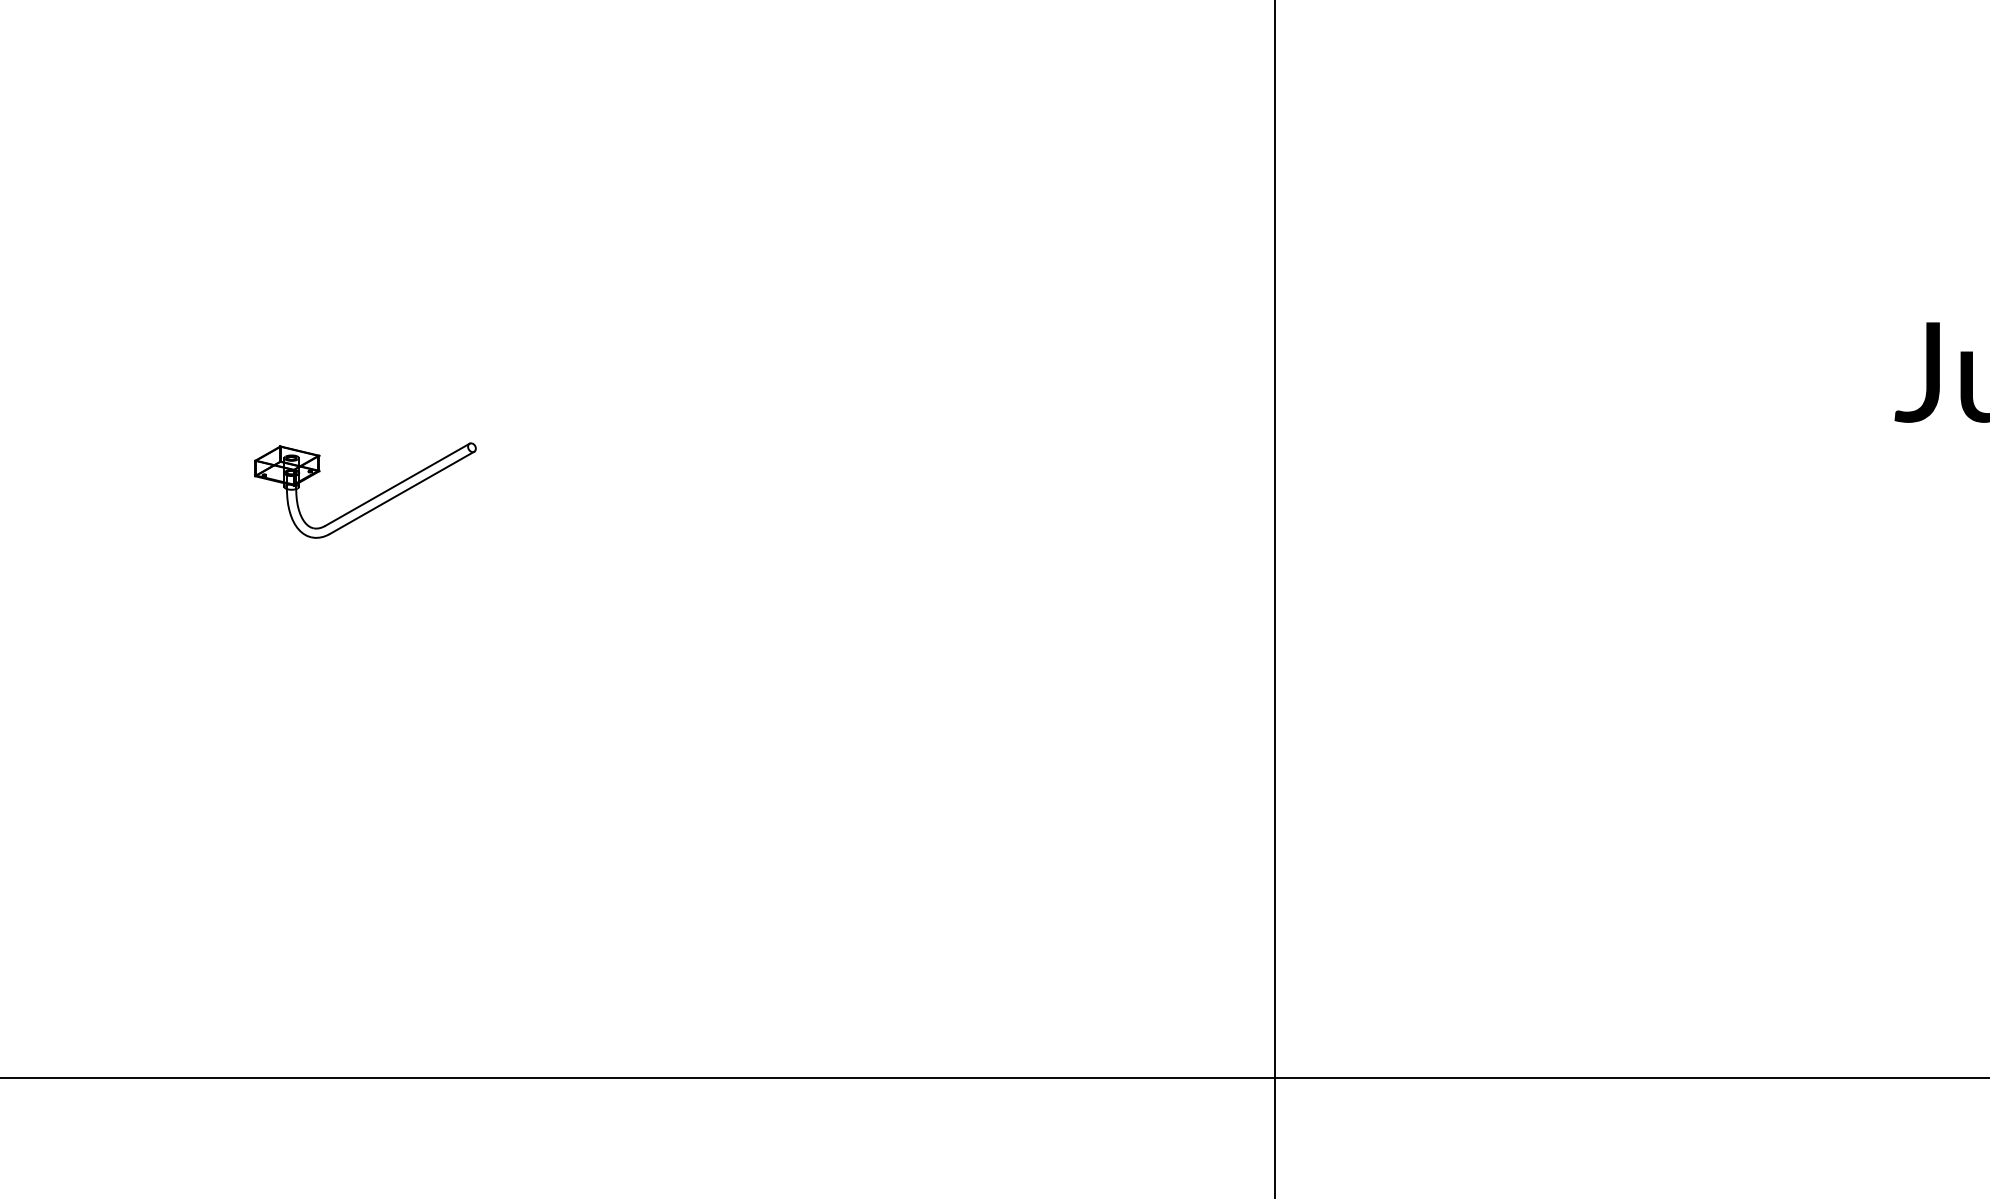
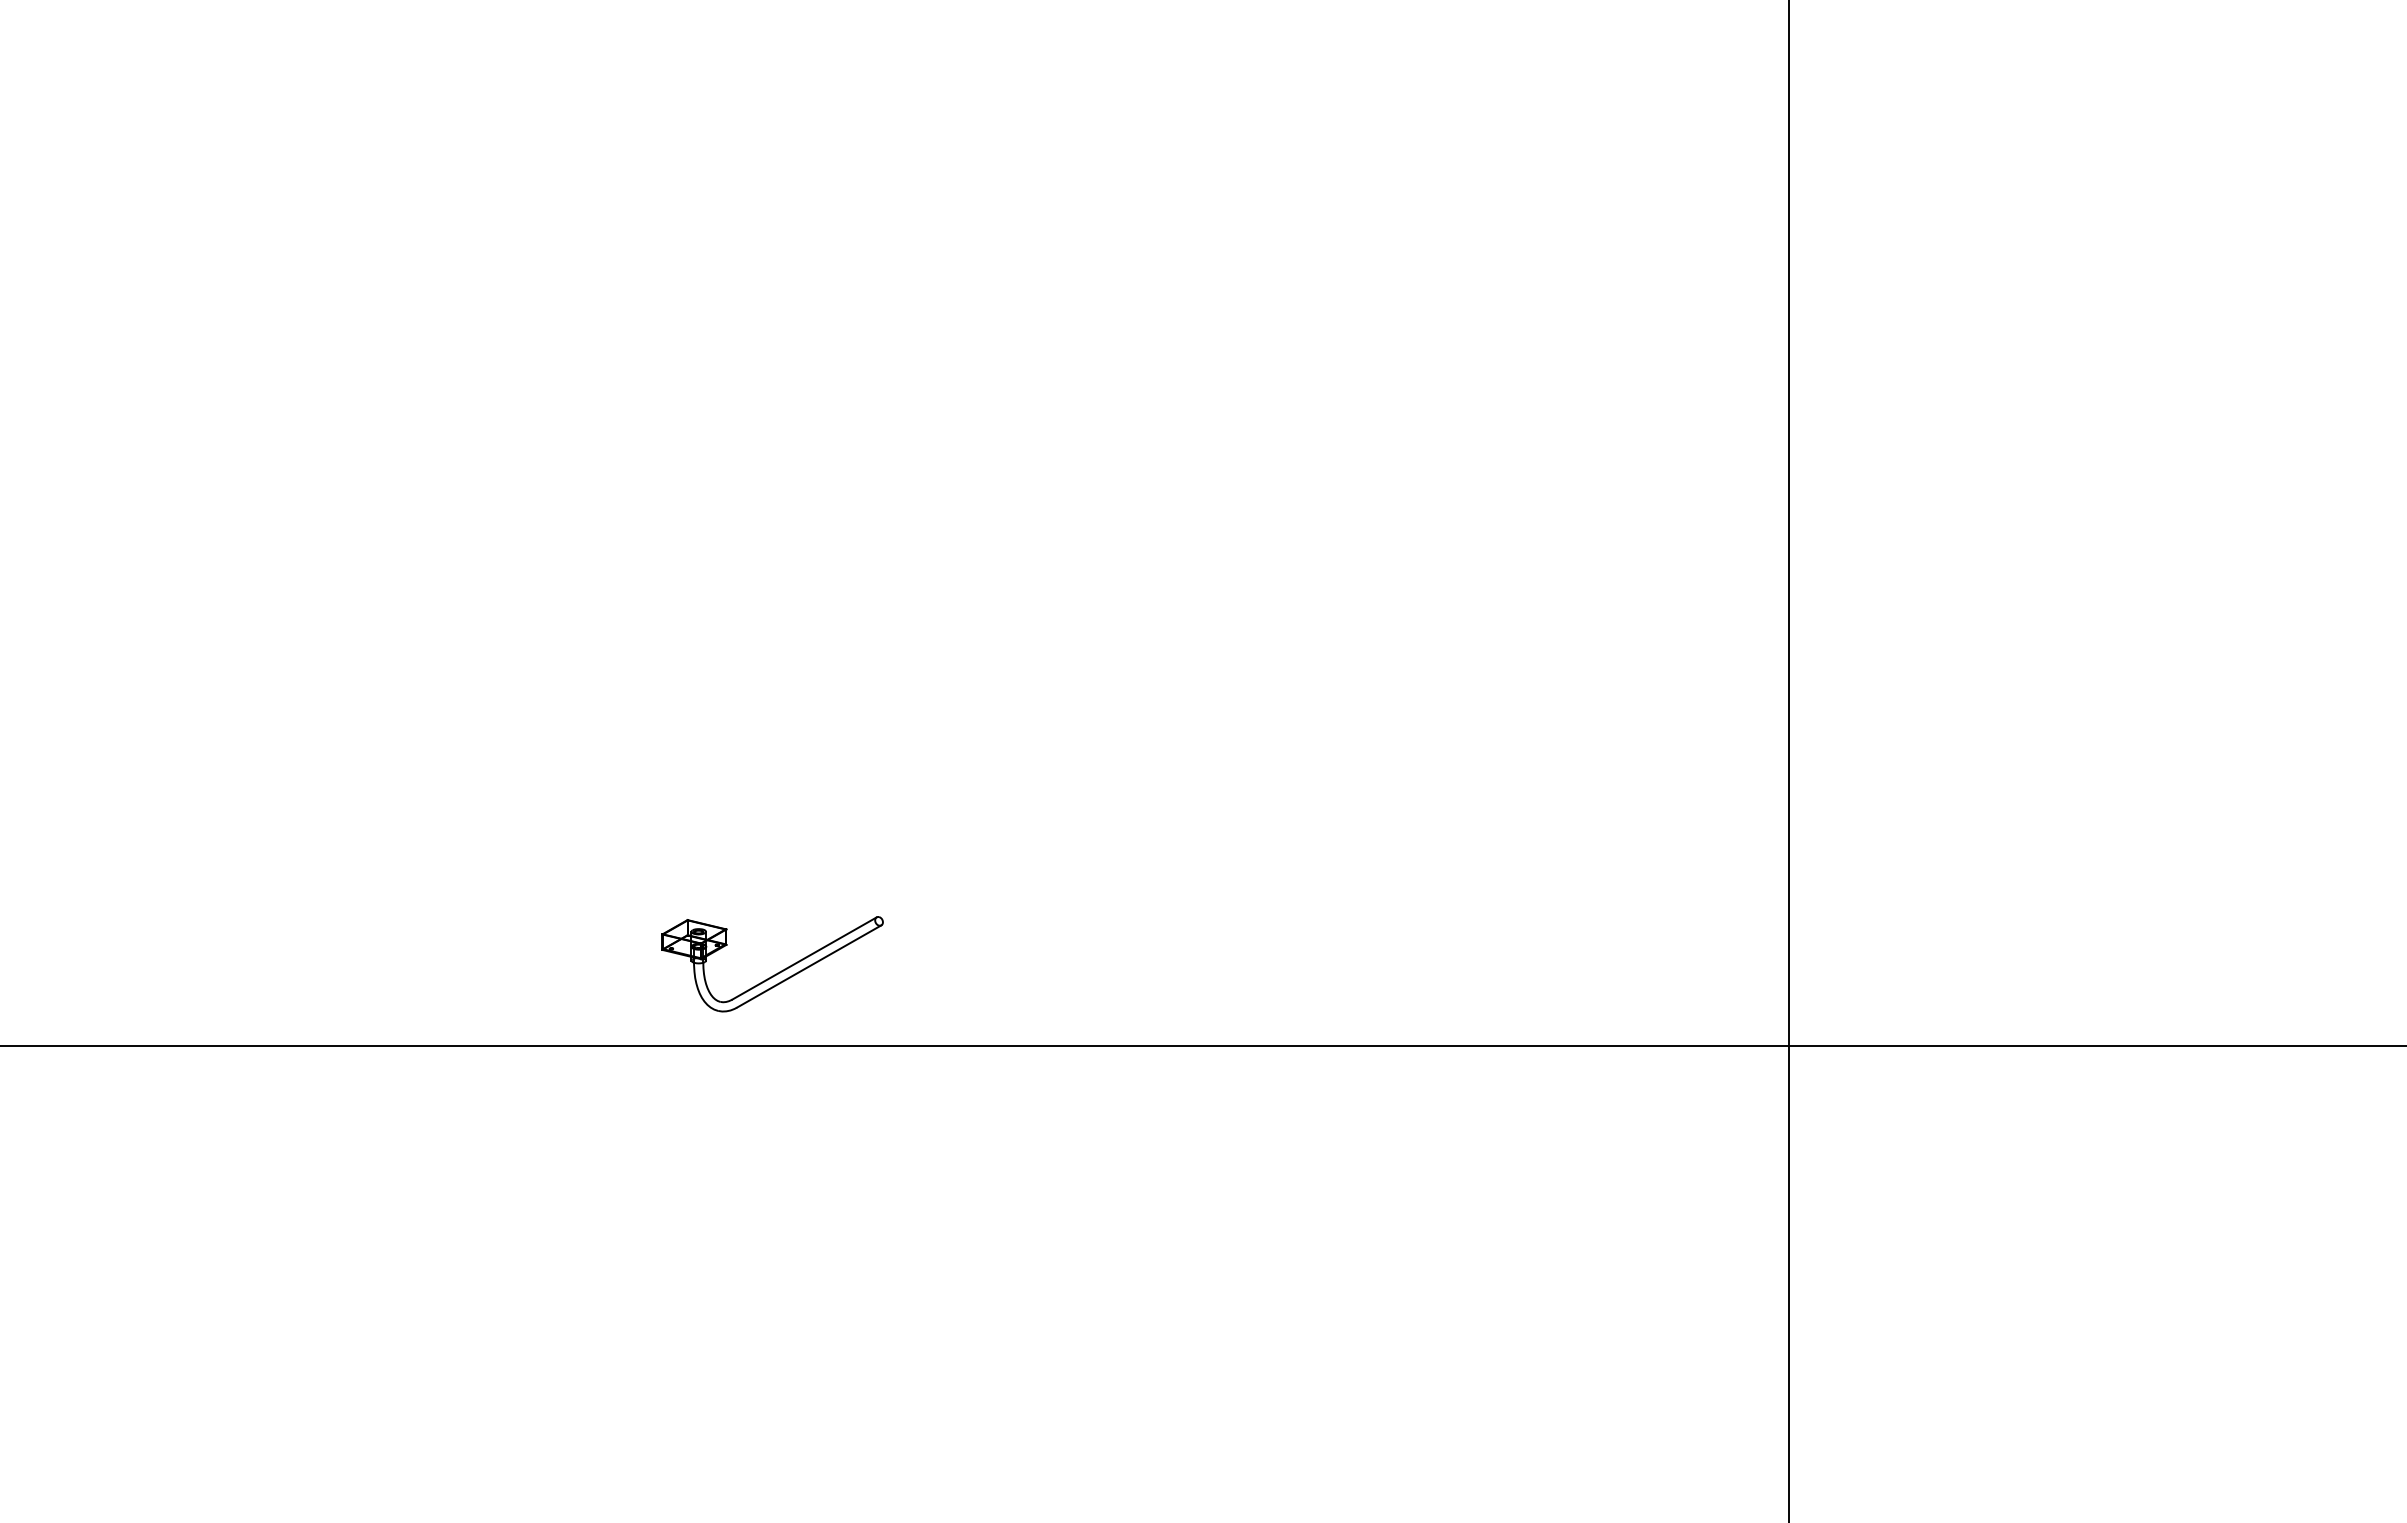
part: (370, 498) -> (777, 972), moved

